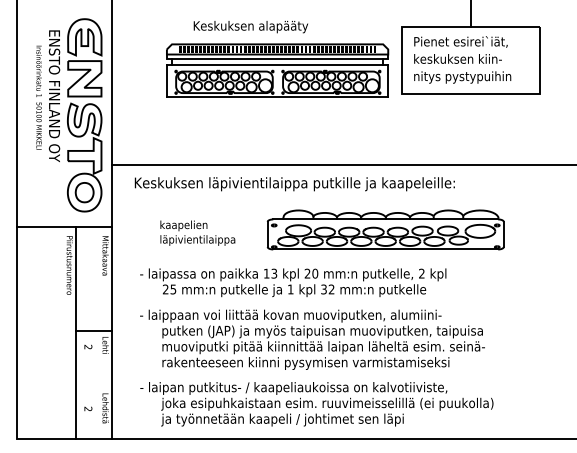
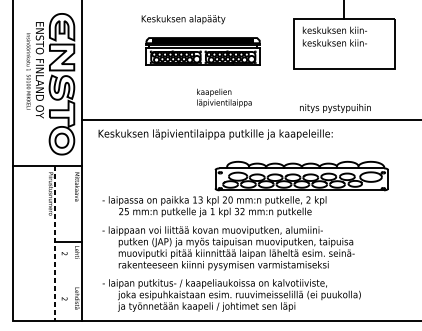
text: (460, 41) -> (336, 30), Pienet esirei`iät, -> keskuksen kiin-
part: (277, 70) -> (202, 51), size x0.7
text: (462, 77) -> (335, 108), moved
part: (385, 229) -> (301, 175), moved
text: (197, 232) -> (224, 97), moved
line: (75, 333) -> (55, 243), solid -> dashed

